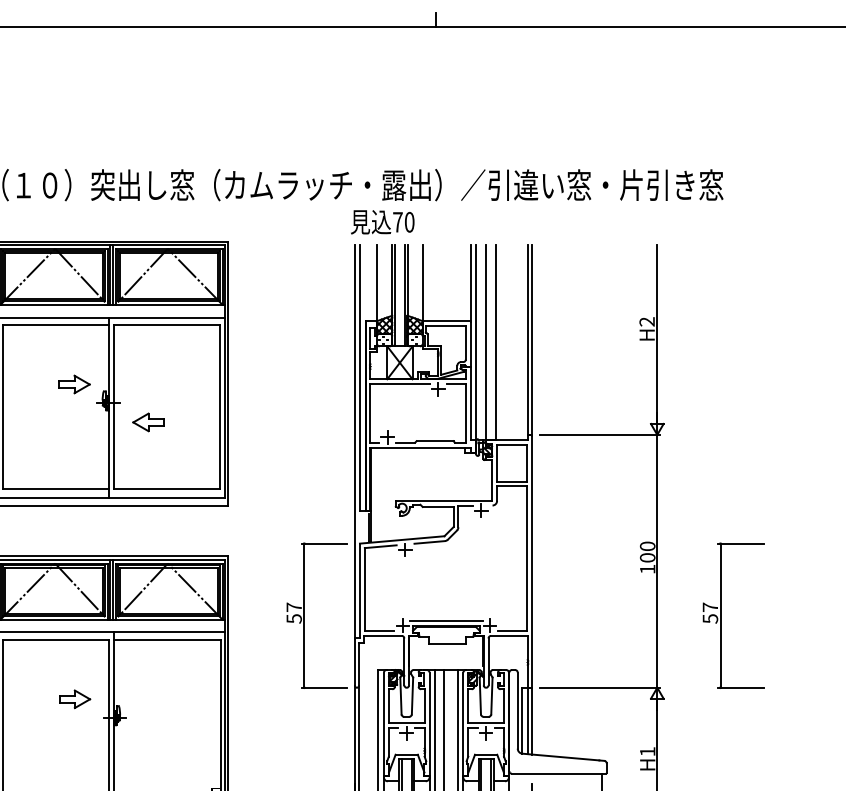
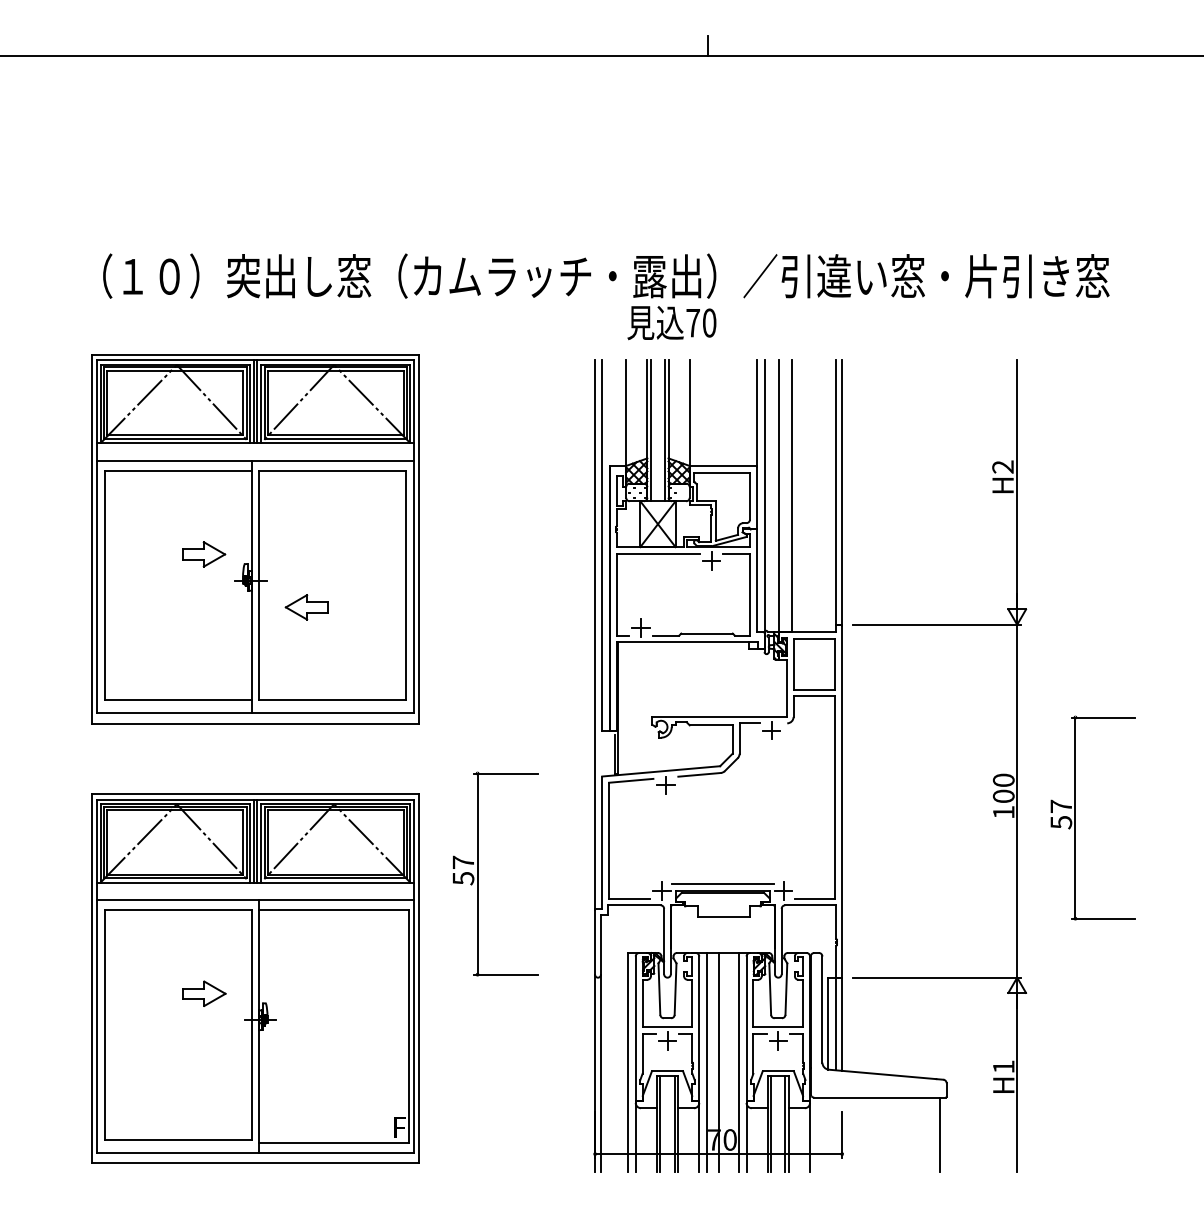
text: (382, 222) -> (671, 323), moved
part: (304, 615) -> (478, 873), moved
part: (720, 615) -> (1075, 817), moved

